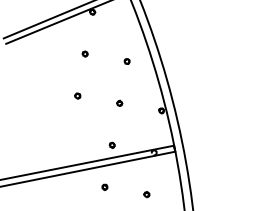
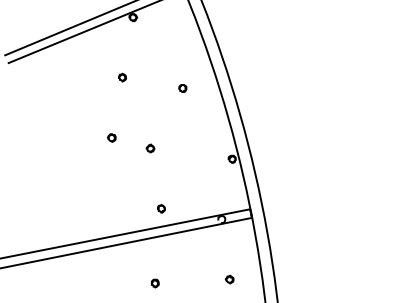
part: (119, 102) -> (150, 147), moved
part: (104, 186) -> (154, 282), moved
part: (146, 194) -> (229, 279), moved

